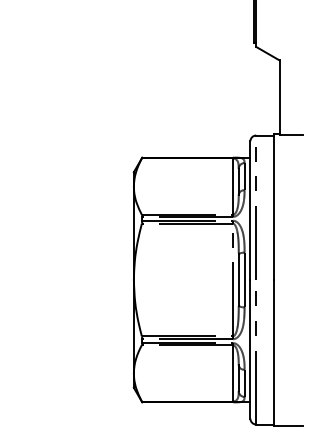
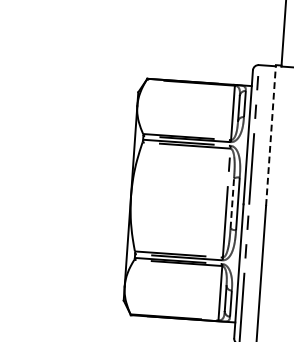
line: (273, 207) -> (270, 135), solid -> dashed
line: (238, 280) -> (232, 203), solid -> dashed

